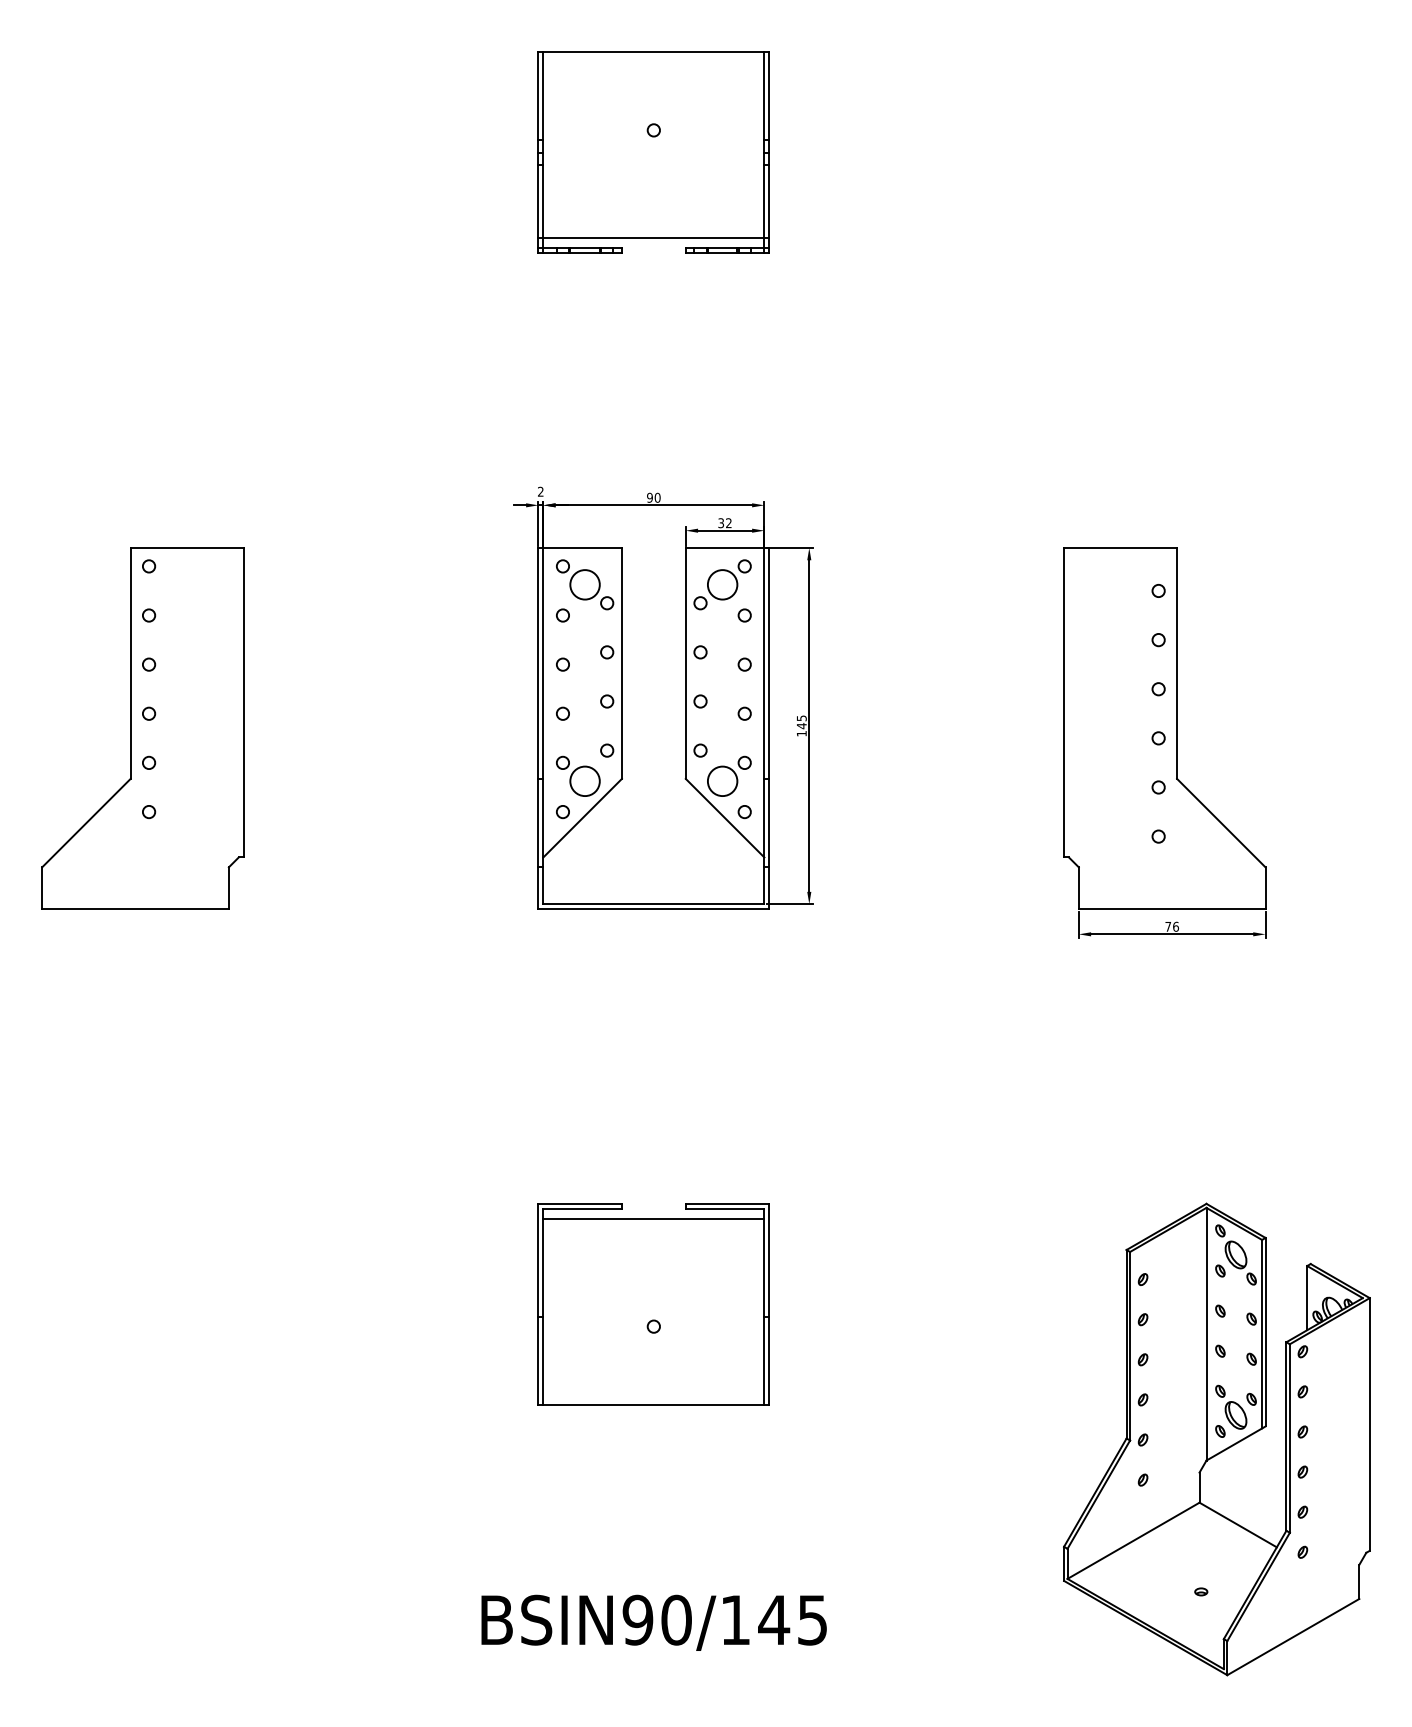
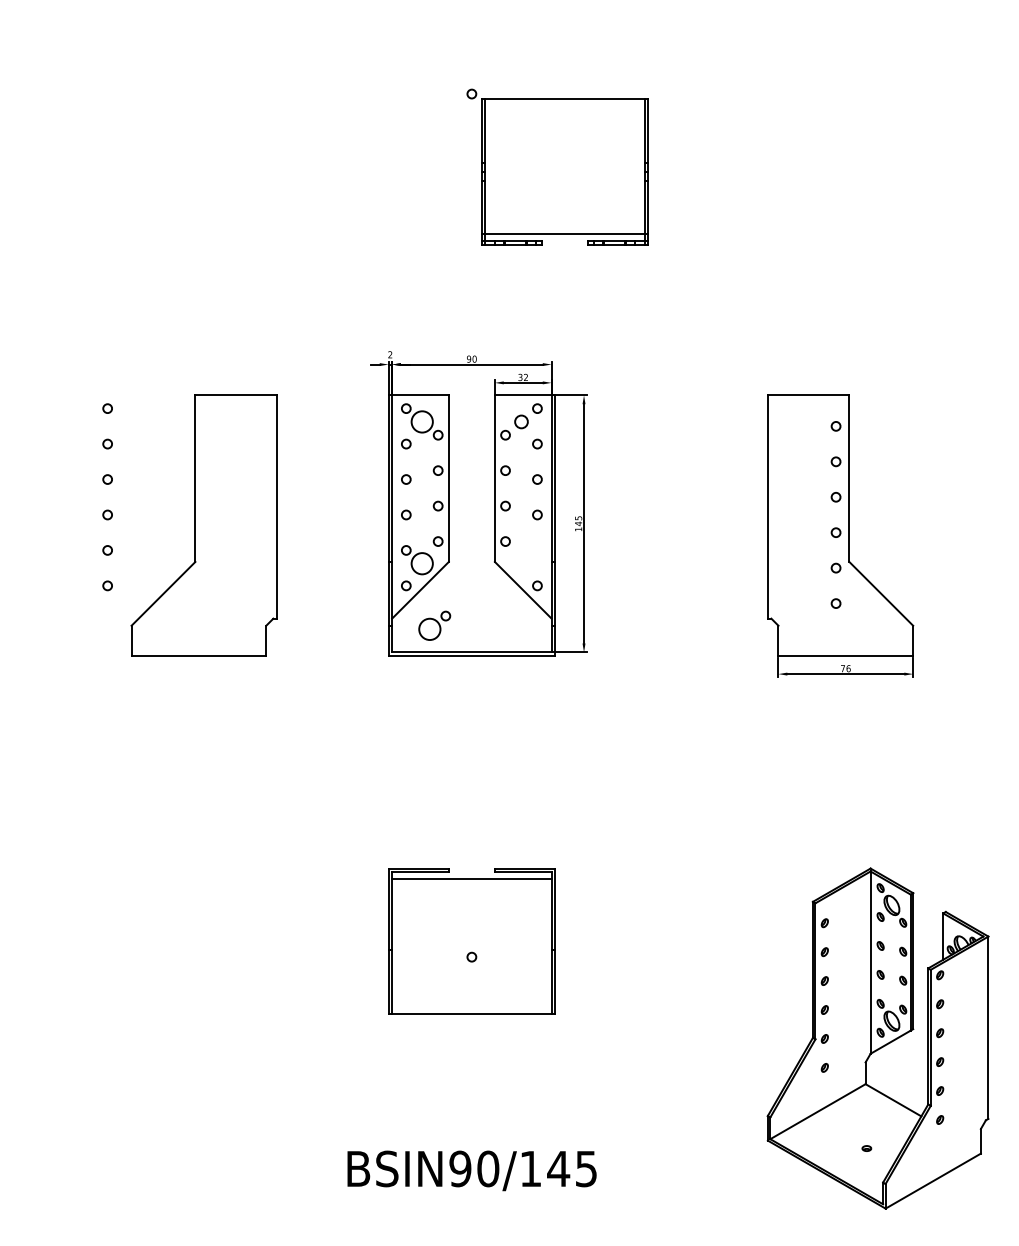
part: (653, 152) -> (564, 172), moved
circle: (722, 584) -> (521, 421), size x0.6
part: (142, 728) -> (203, 525), moved
part: (729, 775) -> (434, 625), moved

